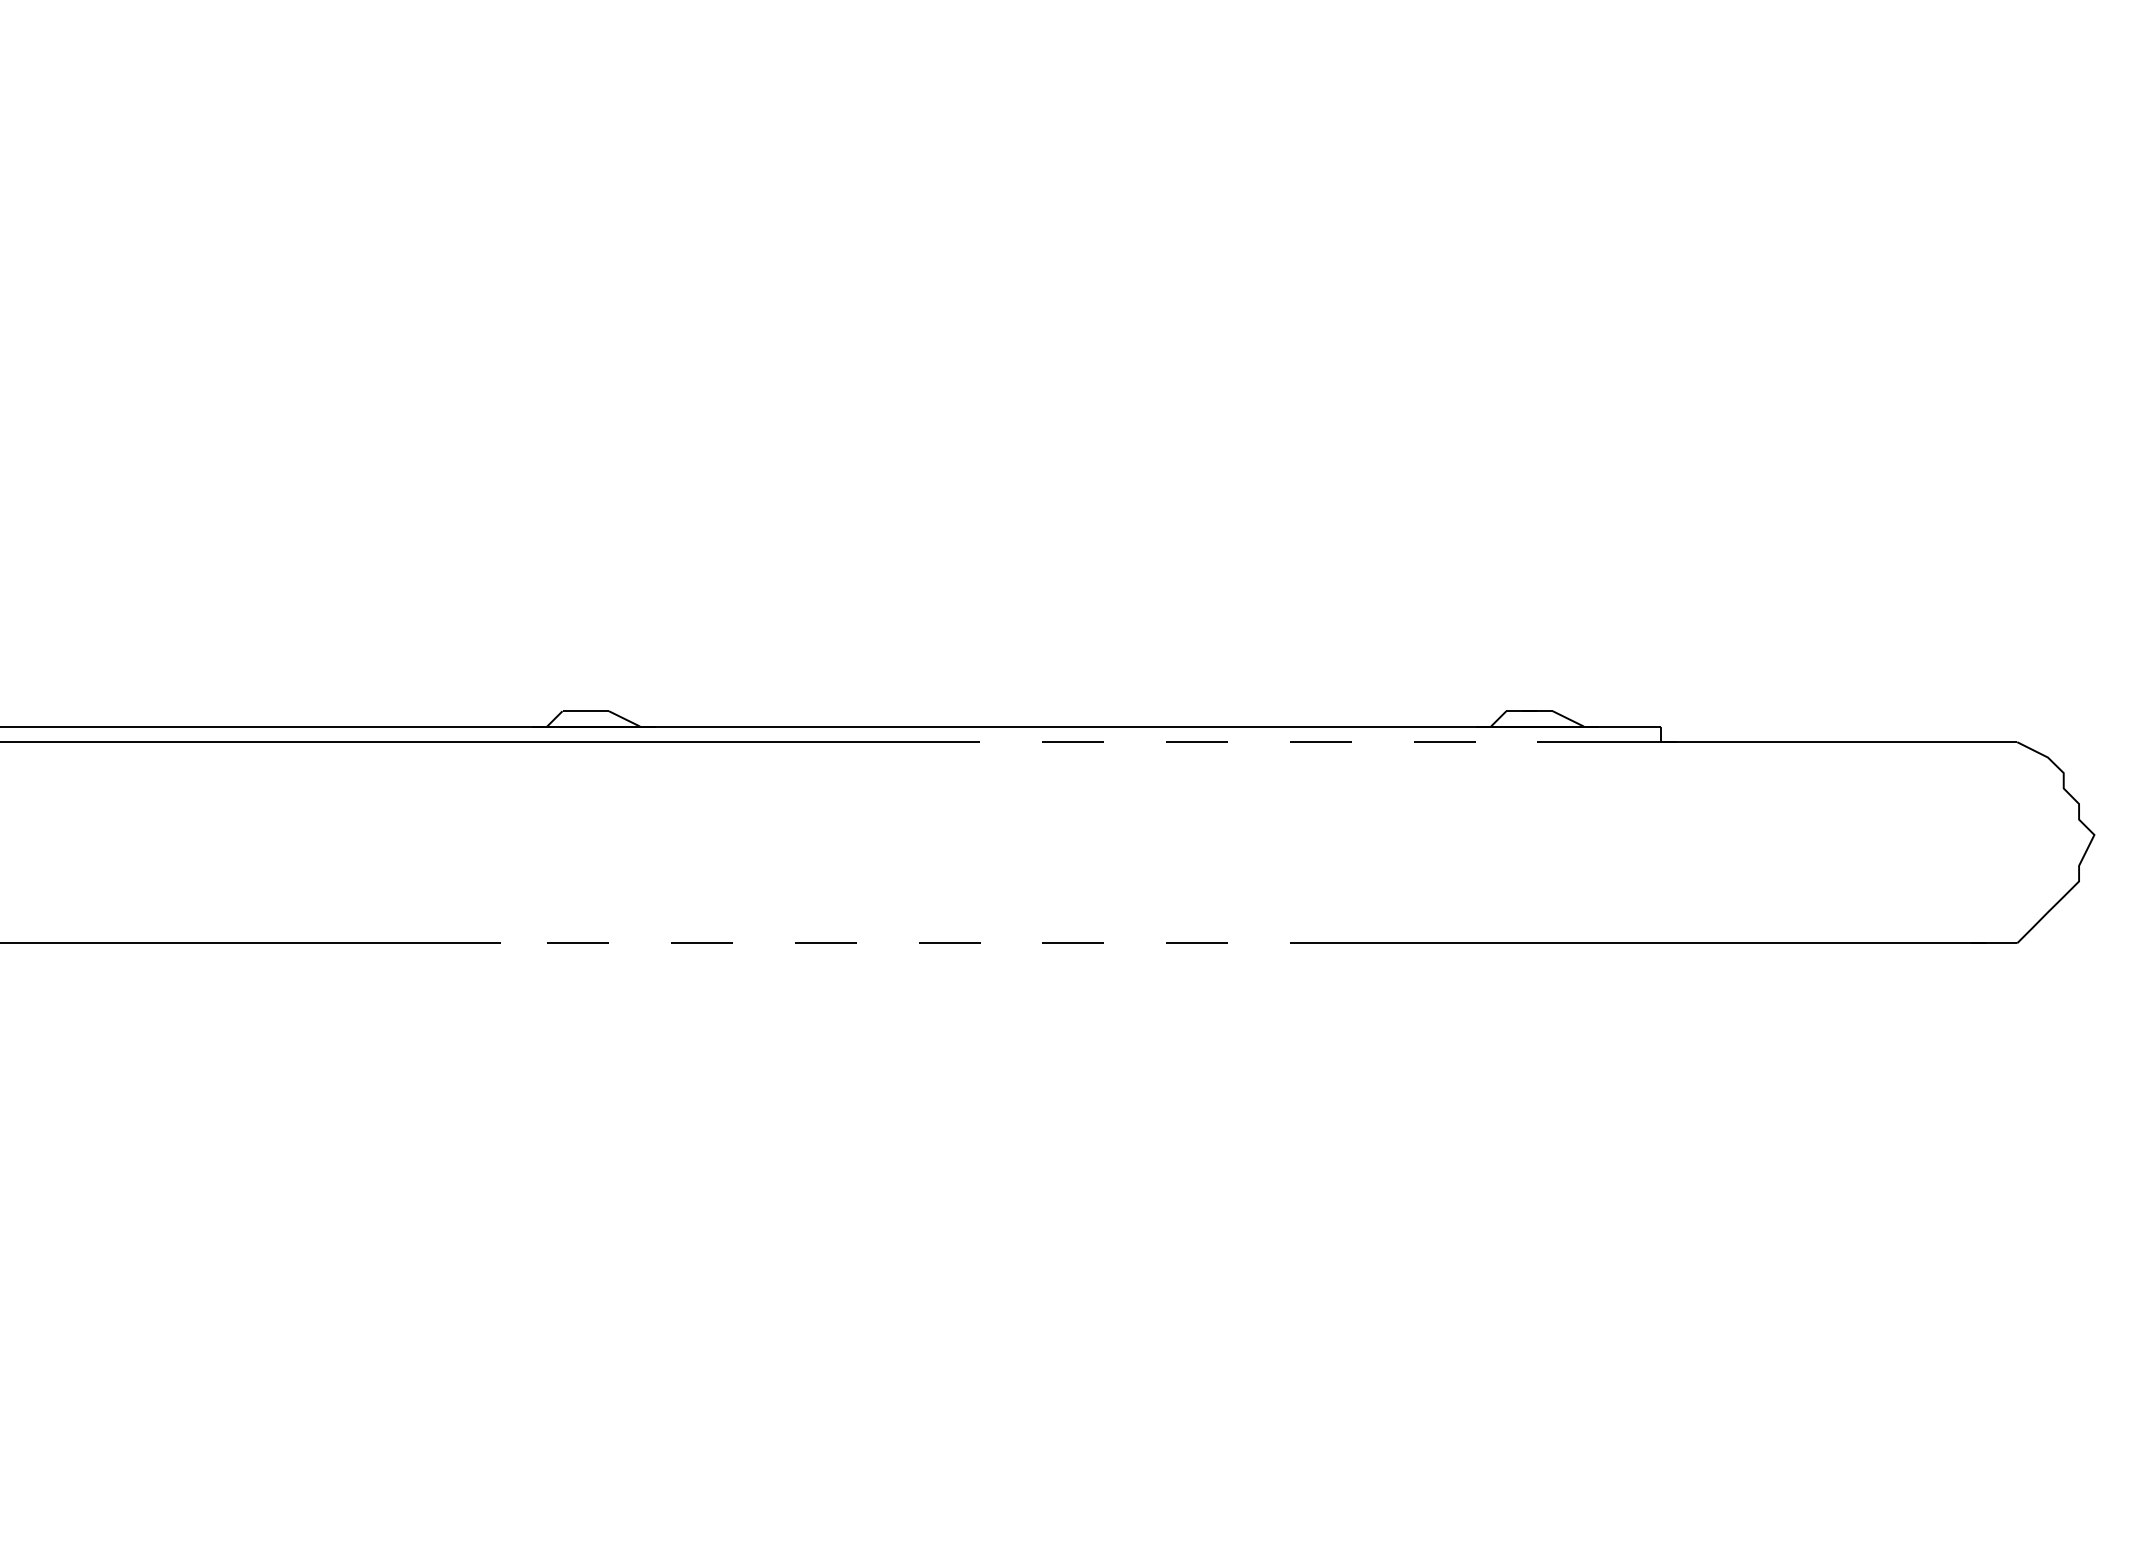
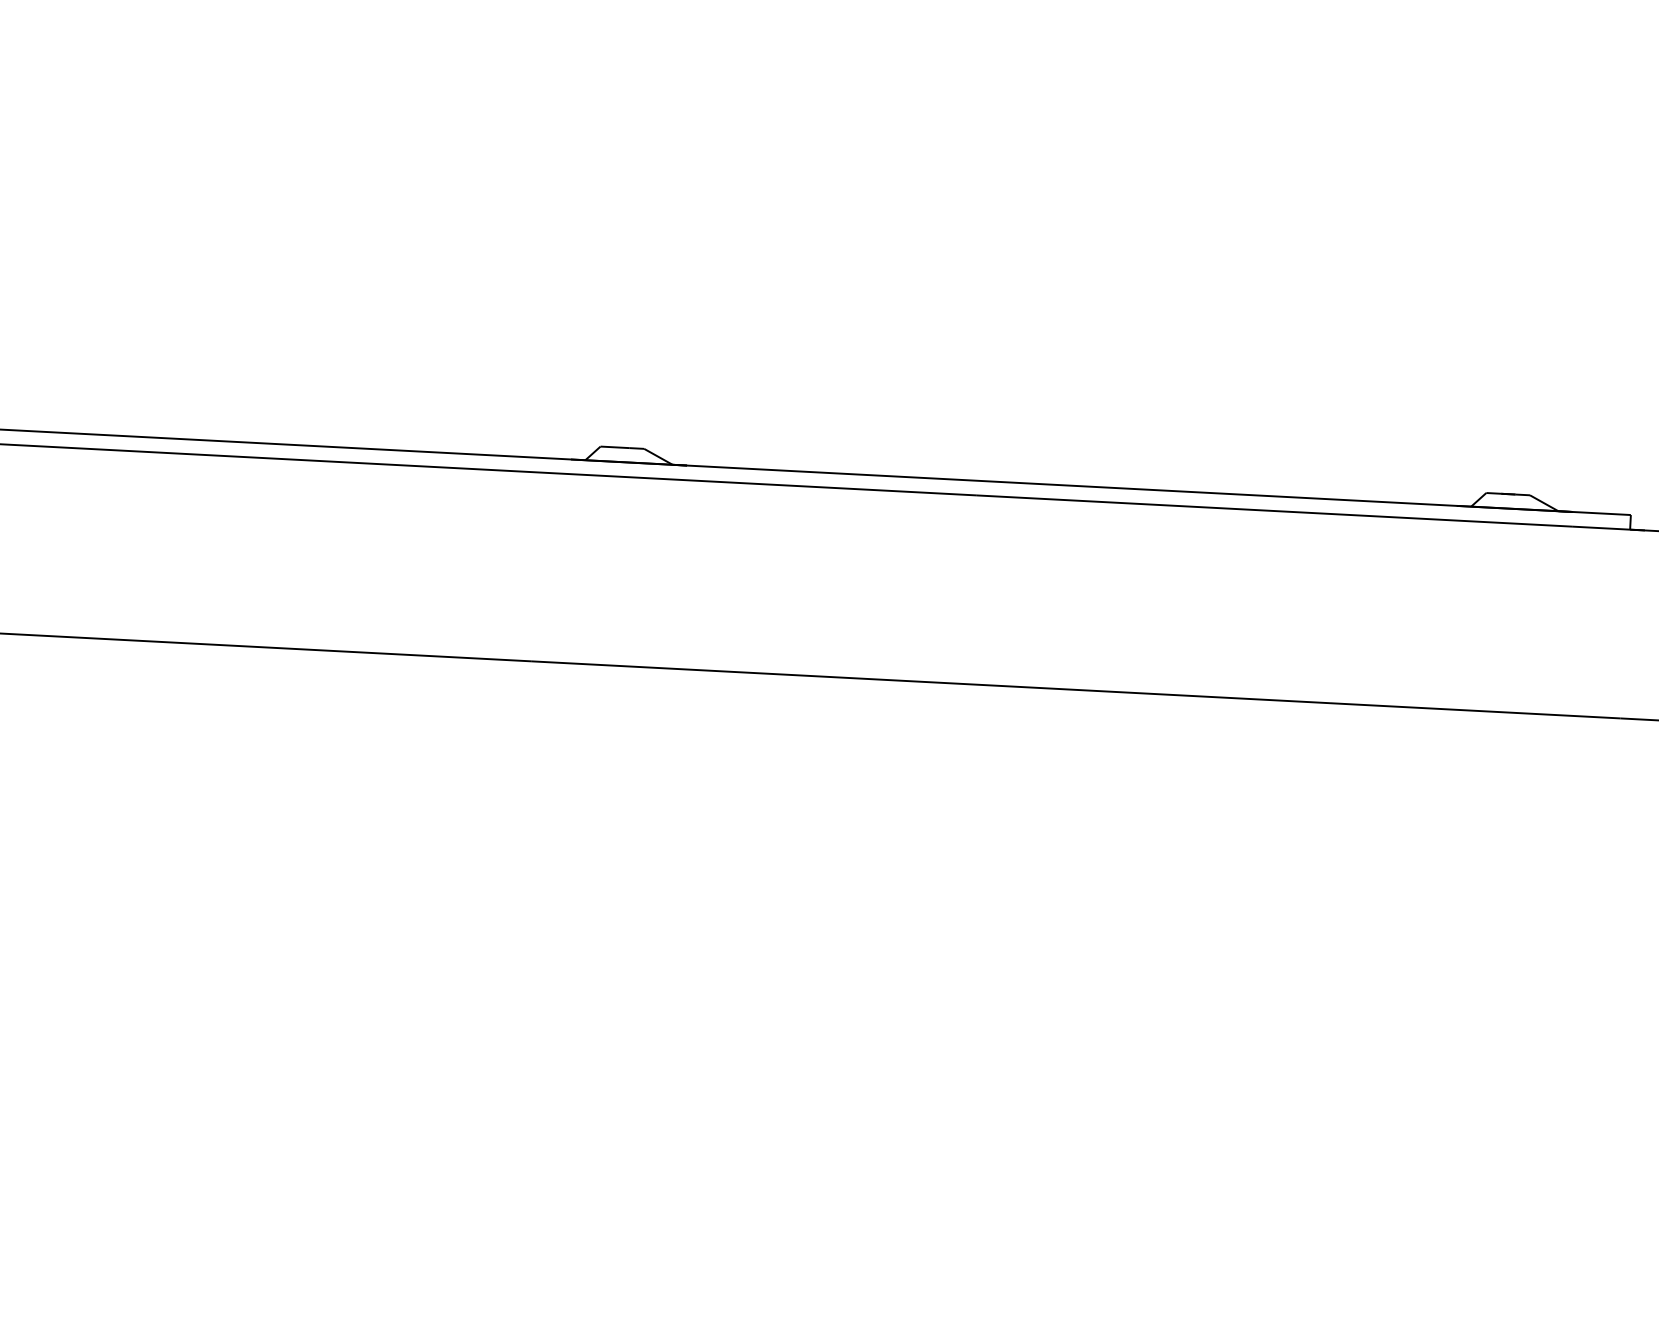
line: (1281, 742) -> (1273, 511), dashed -> solid
line: (926, 943) -> (930, 682), dashed -> solid

